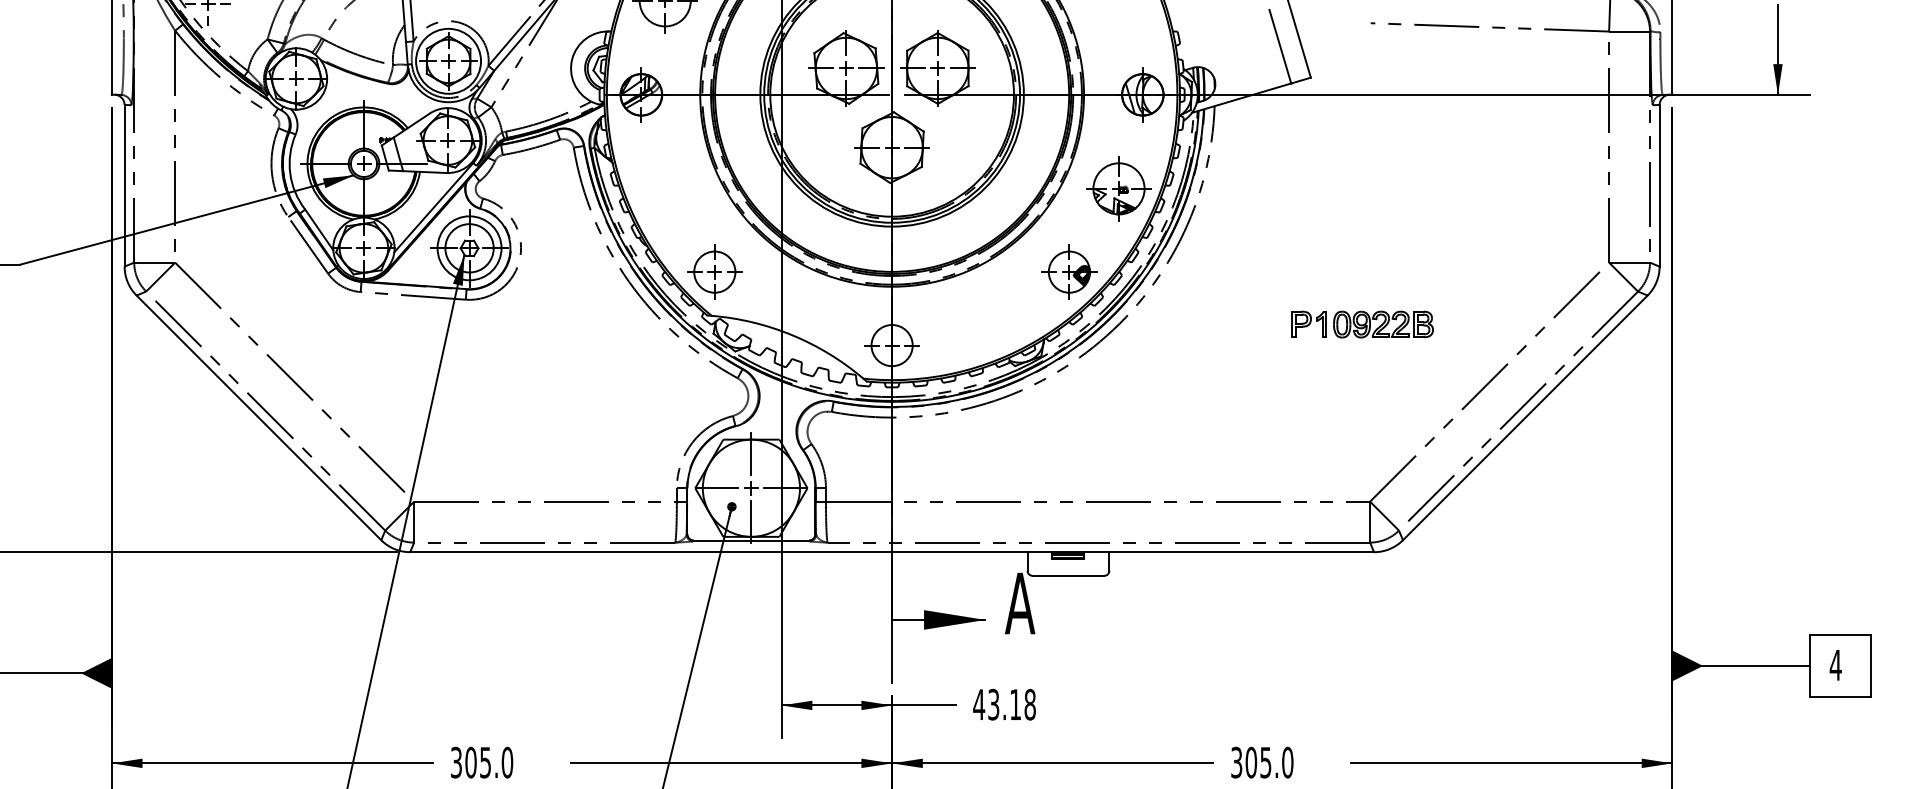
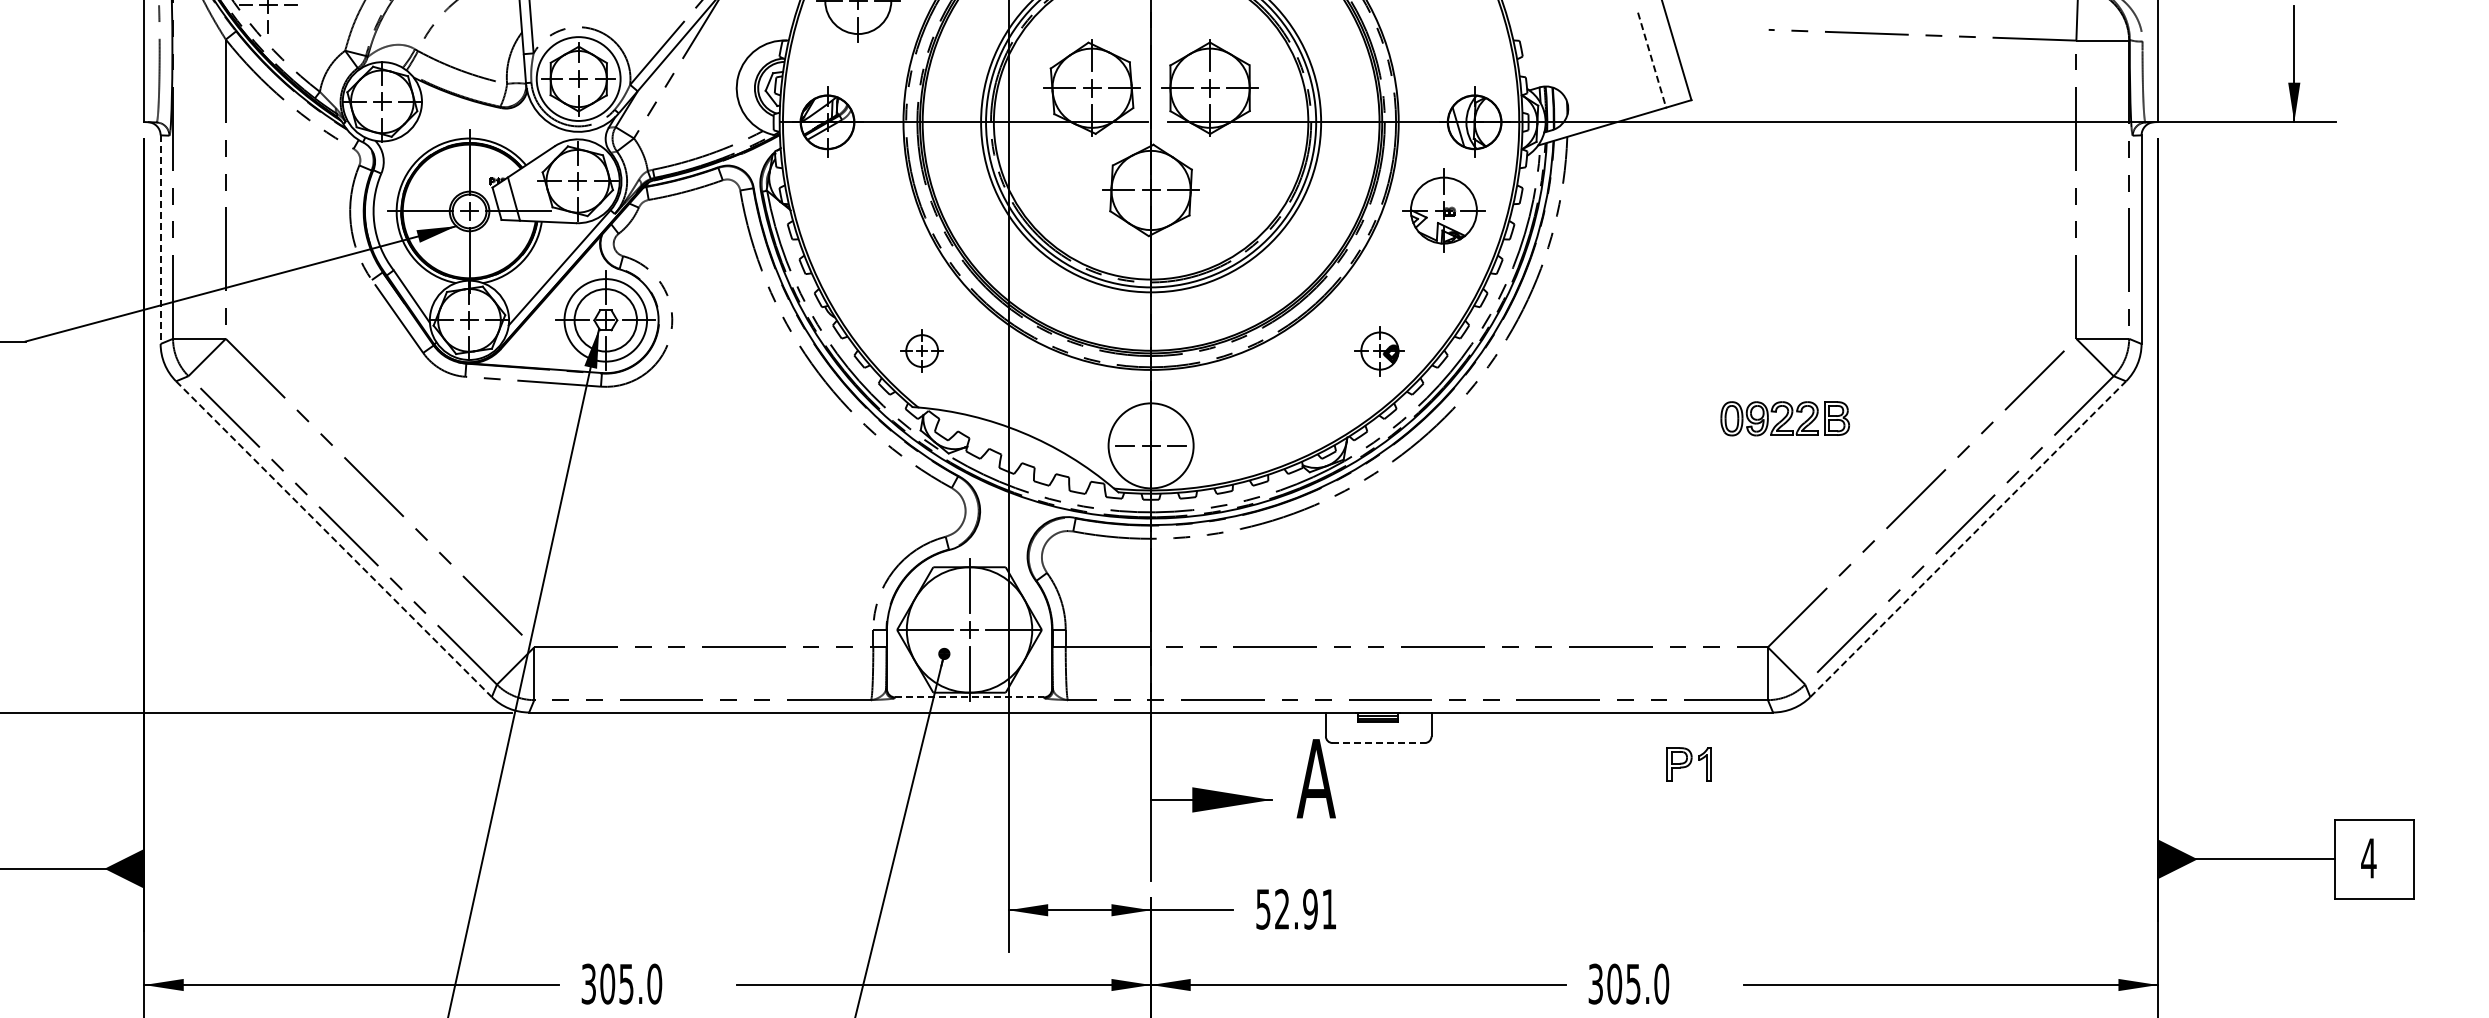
line: (1280, 46) -> (1652, 60), solid -> dashed
line: (124, 186) -> (160, 240), solid -> dashed
part: (1118, 188) -> (1443, 210), moved
part: (714, 271) -> (921, 350), size x0.6
part: (1069, 271) -> (1379, 350), size x0.7
part: (1308, 324) -> (1688, 764), moved
circle: (891, 345) -> (1150, 445), size x1.6
line: (1525, 417) -> (1968, 538), solid -> dashed
line: (259, 418) -> (334, 539), solid -> dashed
line: (752, 540) -> (970, 697), solid -> dashed
line: (1069, 576) -> (1379, 743), solid -> dashed
text: (1004, 704) -> (1295, 908), 43.18 -> 52.91

